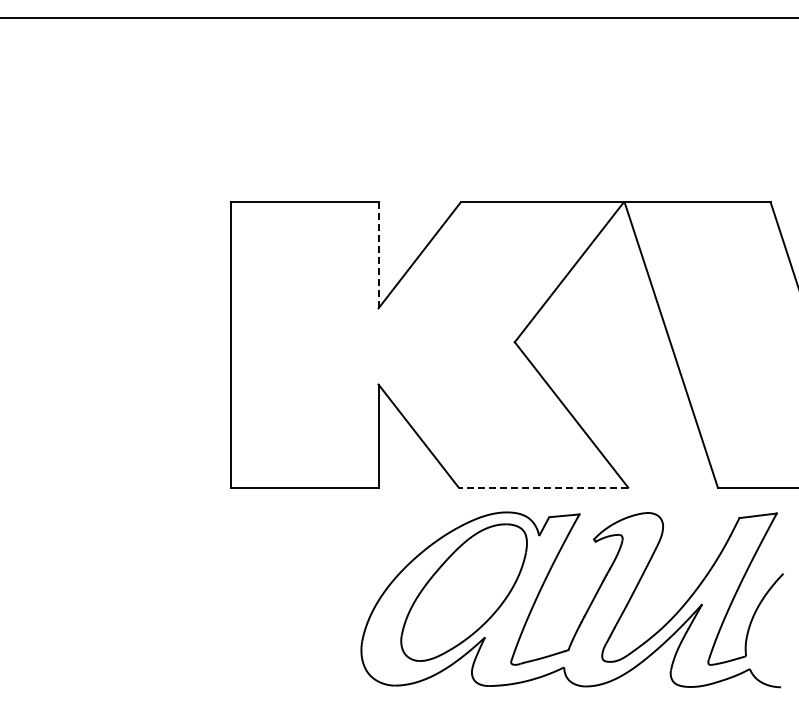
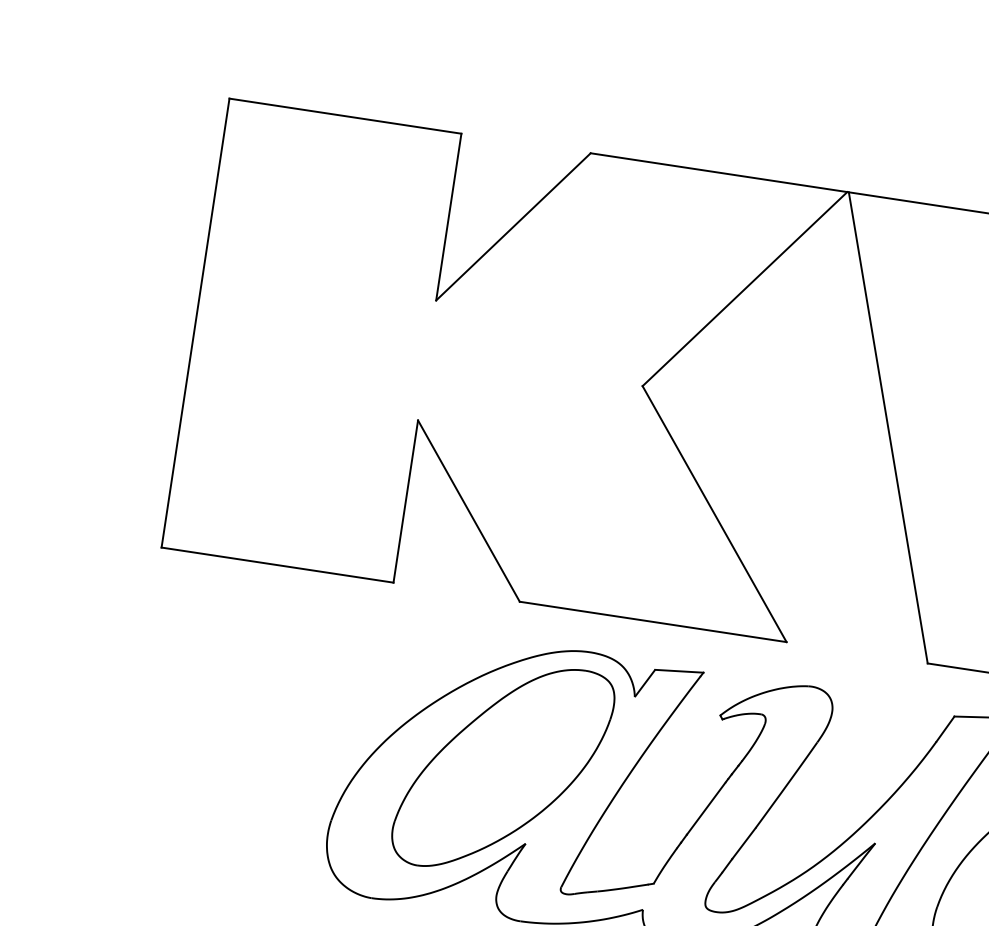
line: (378, 255) -> (448, 217), dashed -> solid
line: (543, 487) -> (653, 621), dashed -> solid

